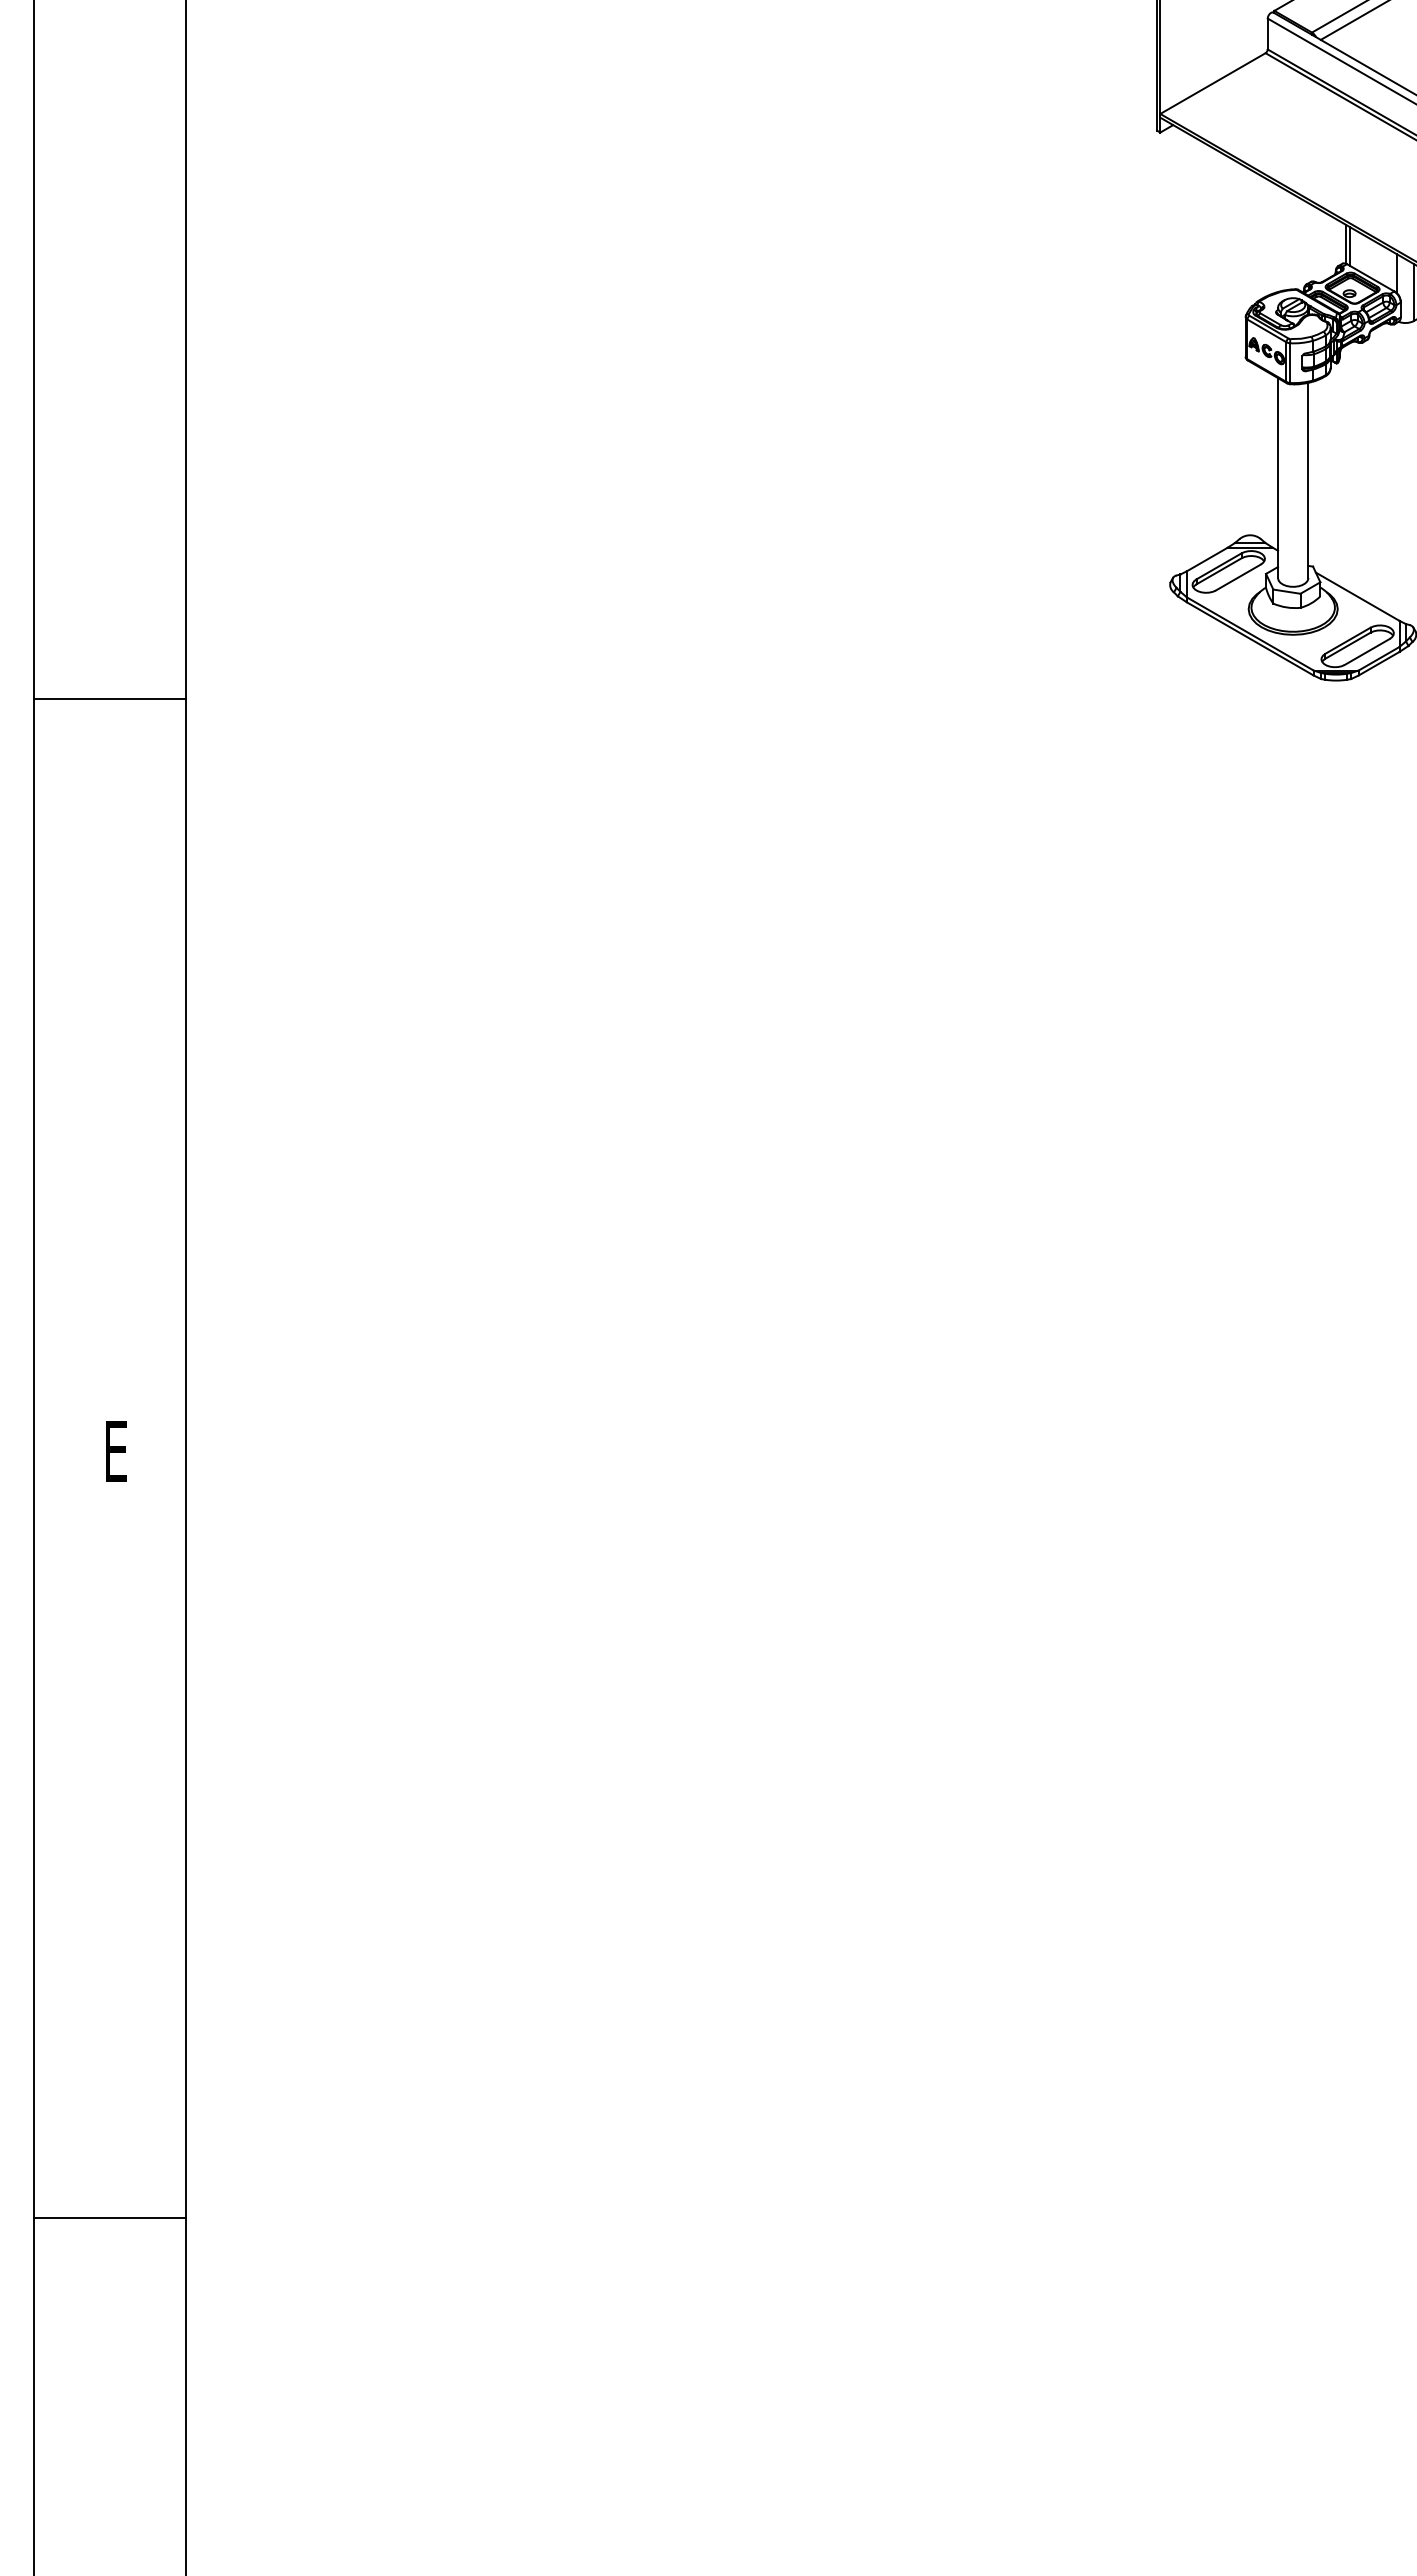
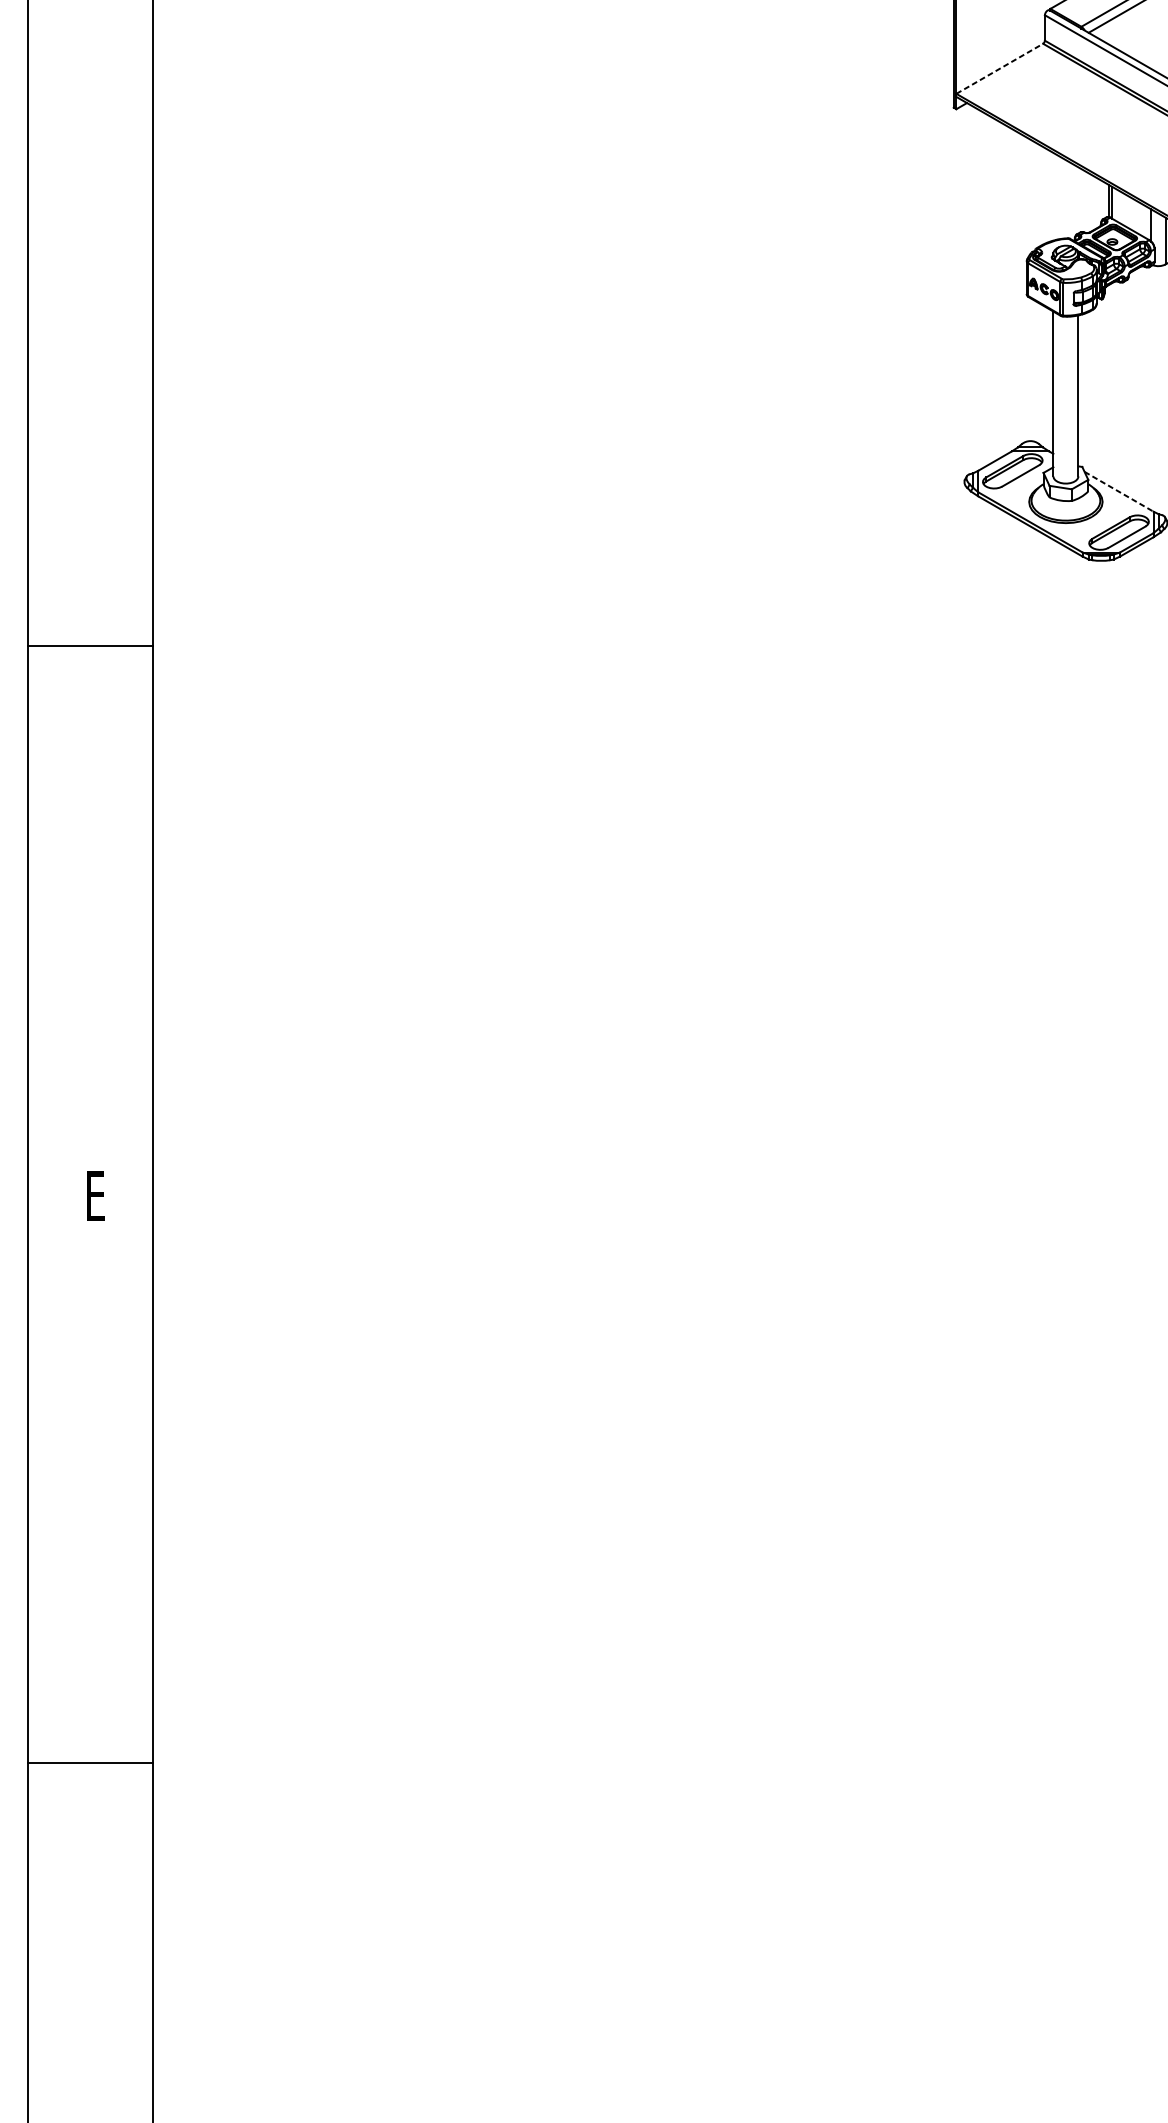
line: (1212, 83) -> (999, 68), solid -> dashed
line: (1358, 597) -> (1119, 492), solid -> dashed
line: (109, 698) -> (90, 645), moved
line: (109, 2218) -> (90, 1763), moved

